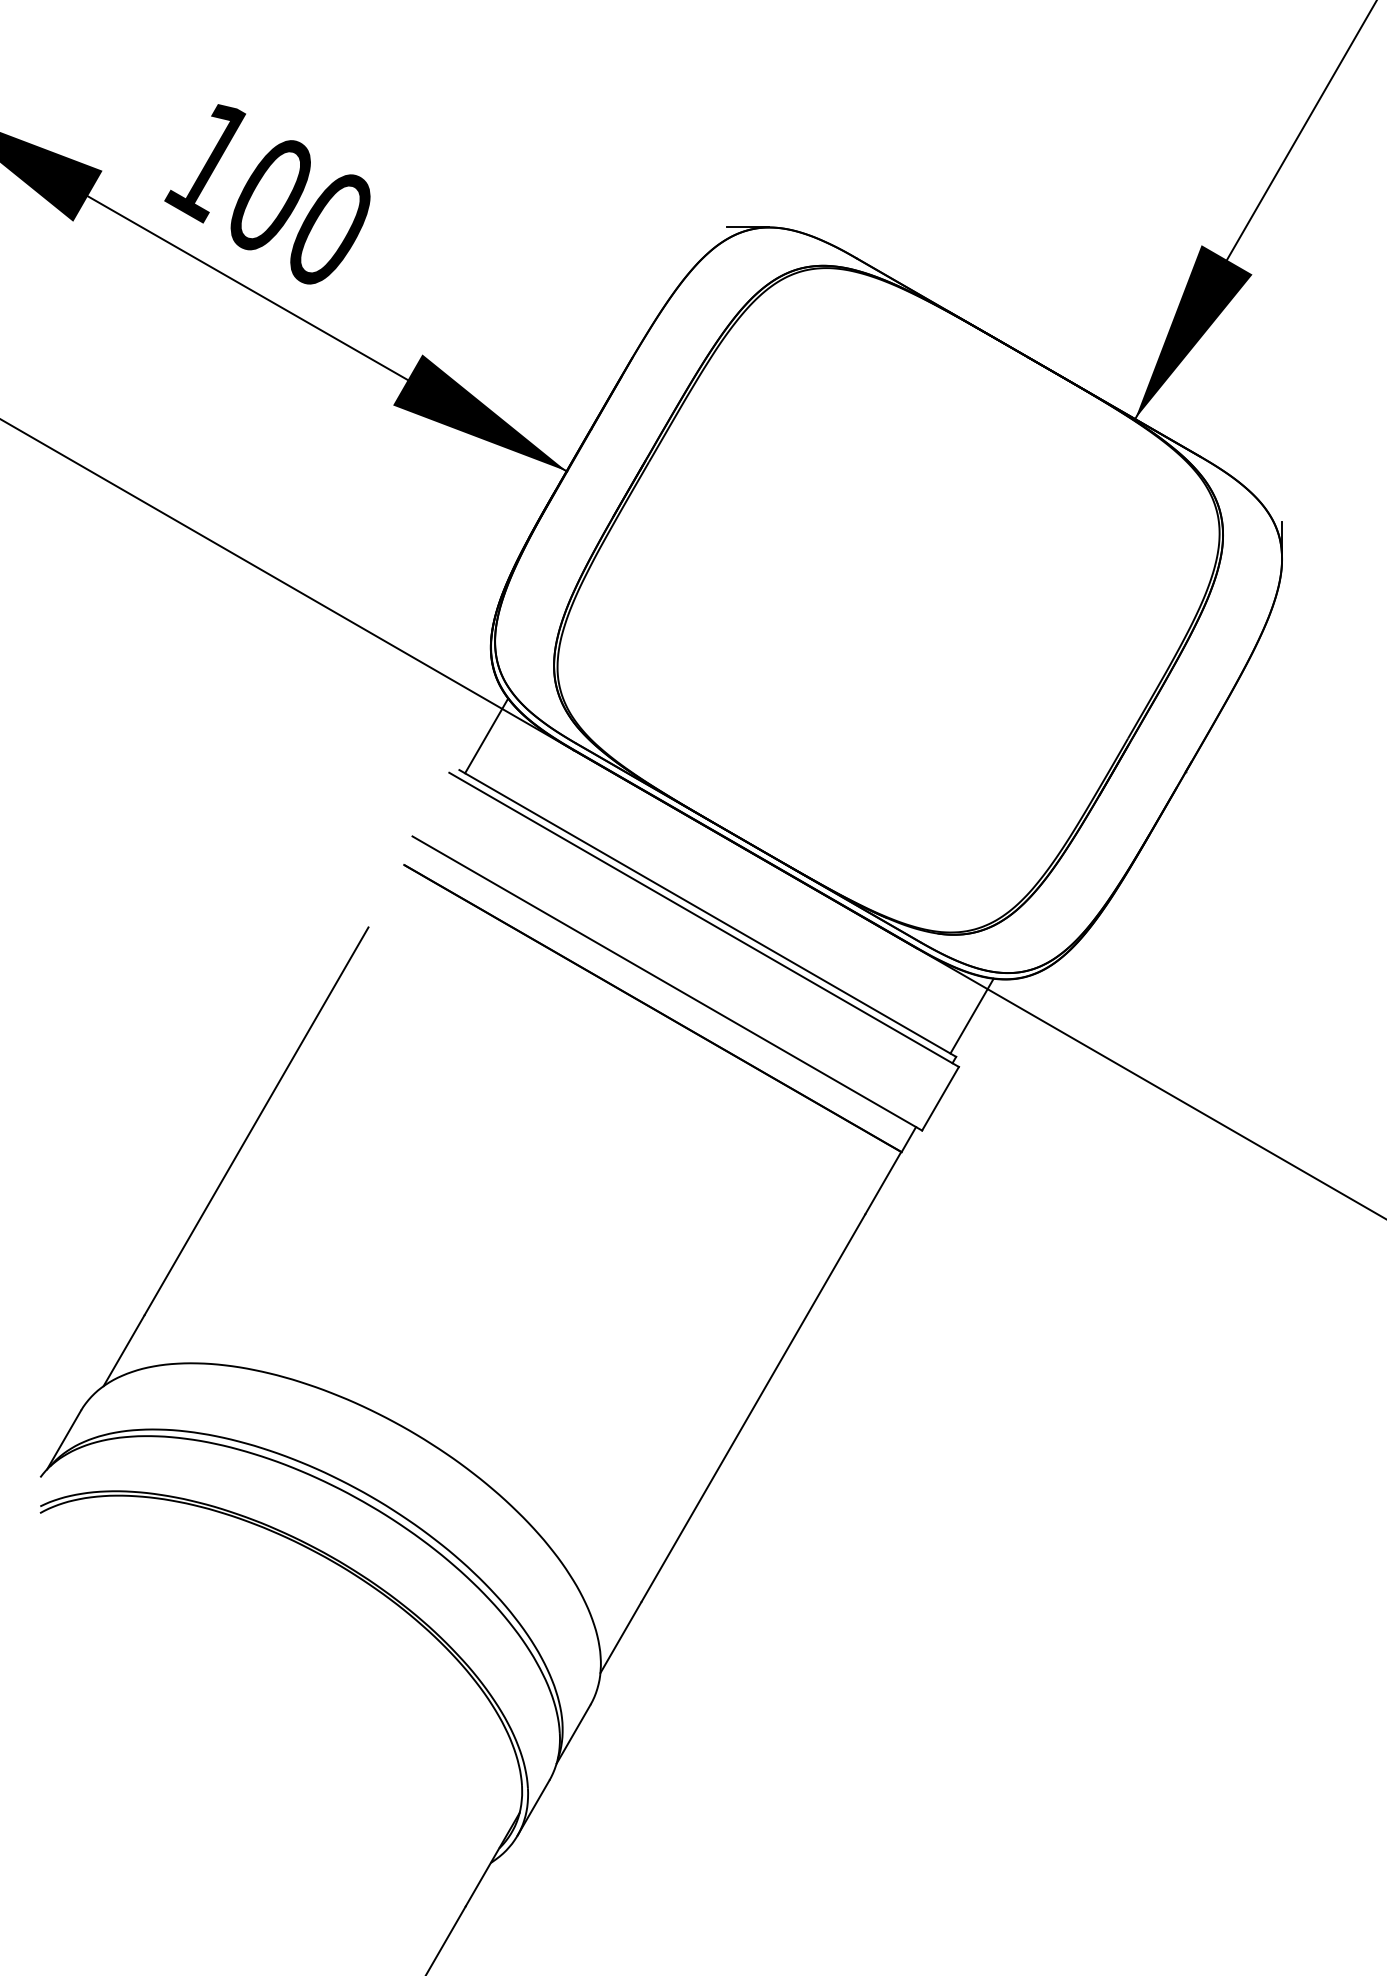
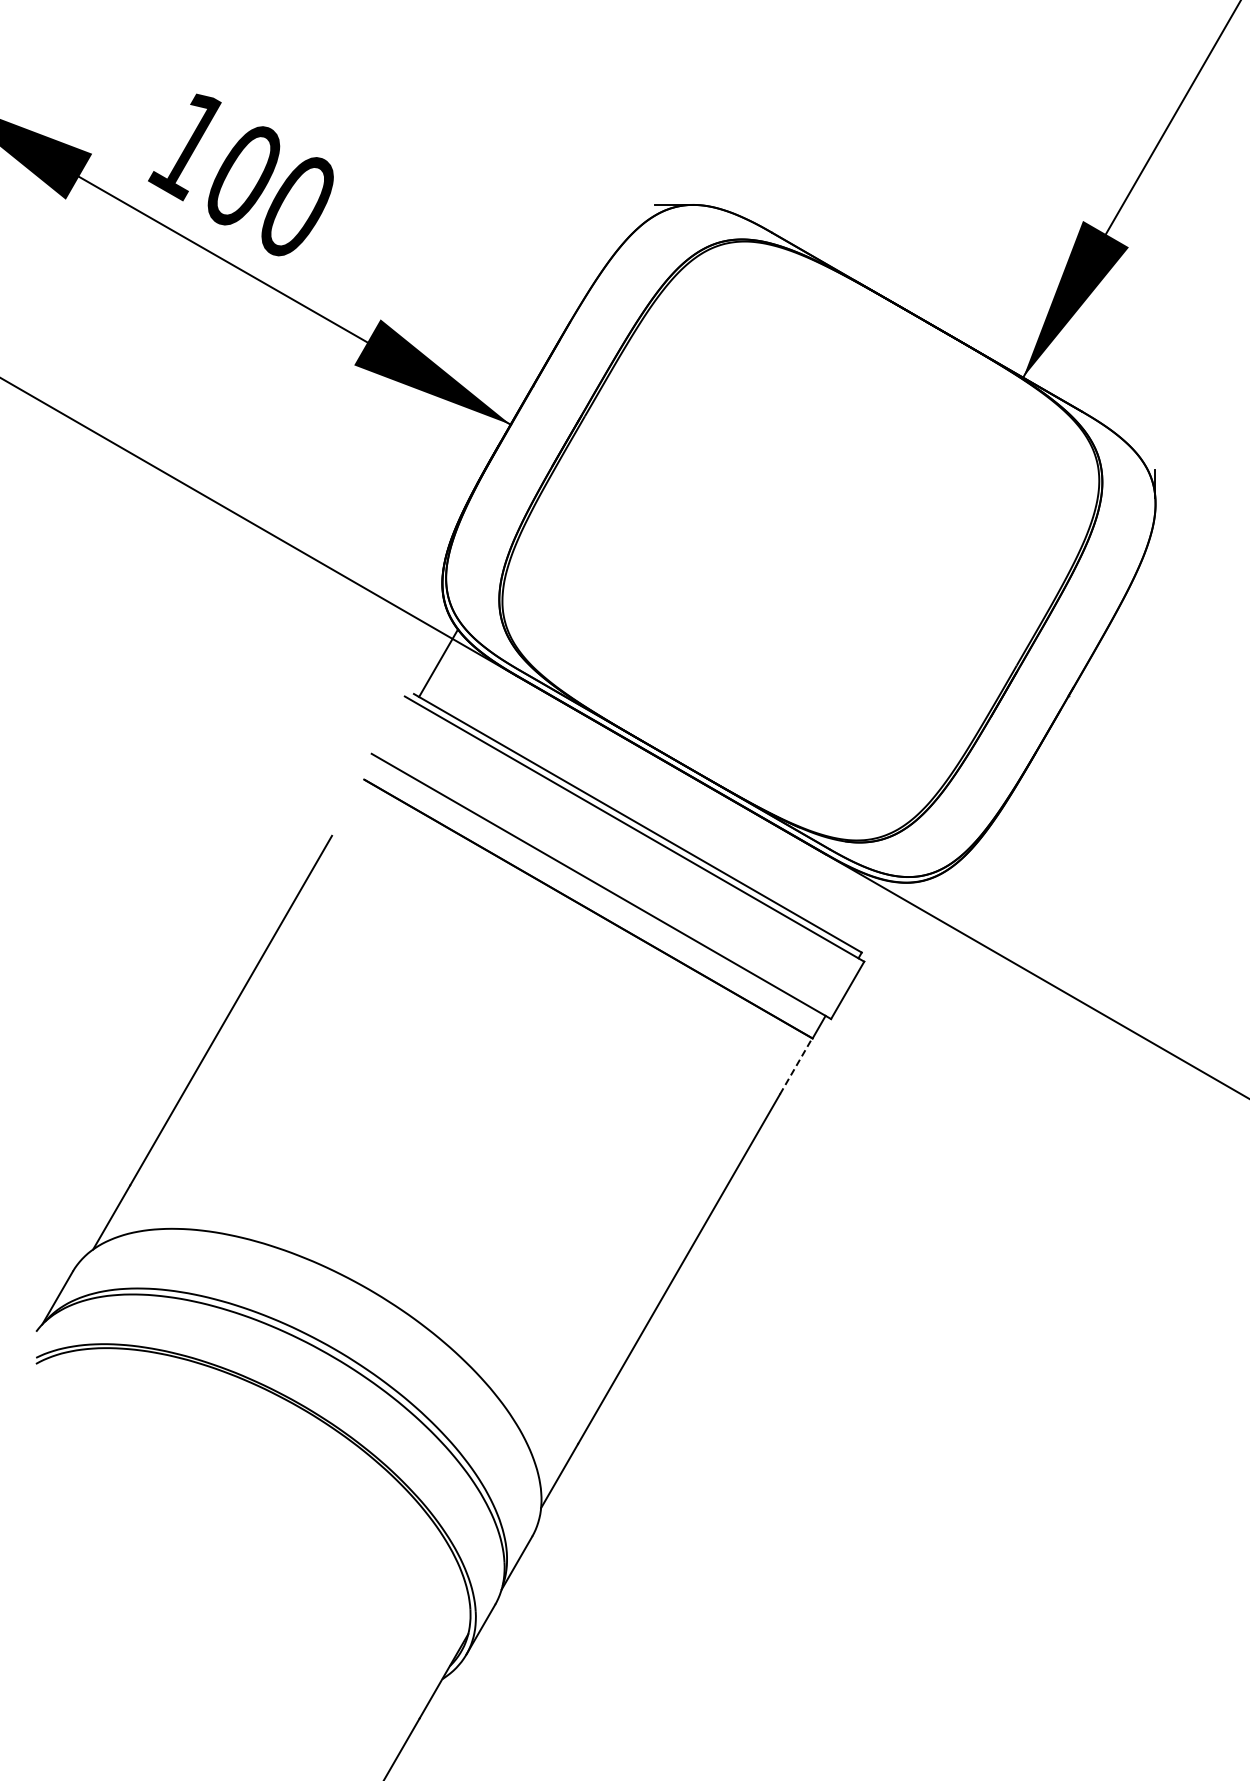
line: (971, 1015) -> (875, 915), removed
line: (883, 1182) -> (796, 1065), solid -> dashed

